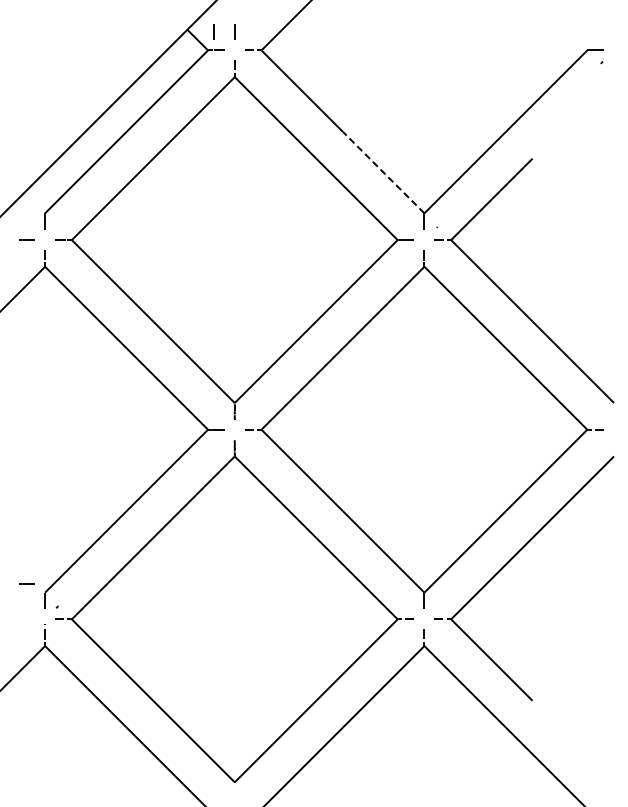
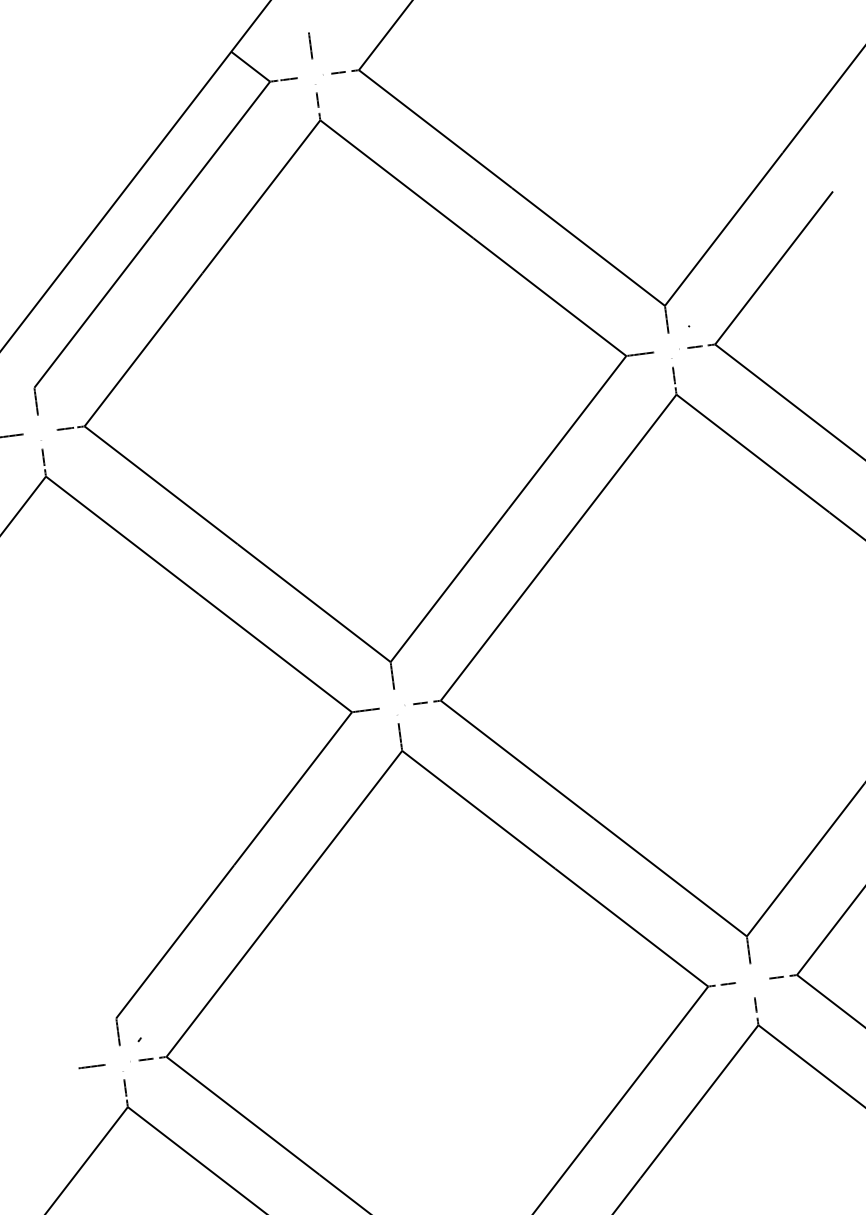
line: (213, 31) -> (275, 49), removed
line: (383, 172) -> (588, 246), dashed -> solid
line: (26, 583) -> (90, 1065), moved

